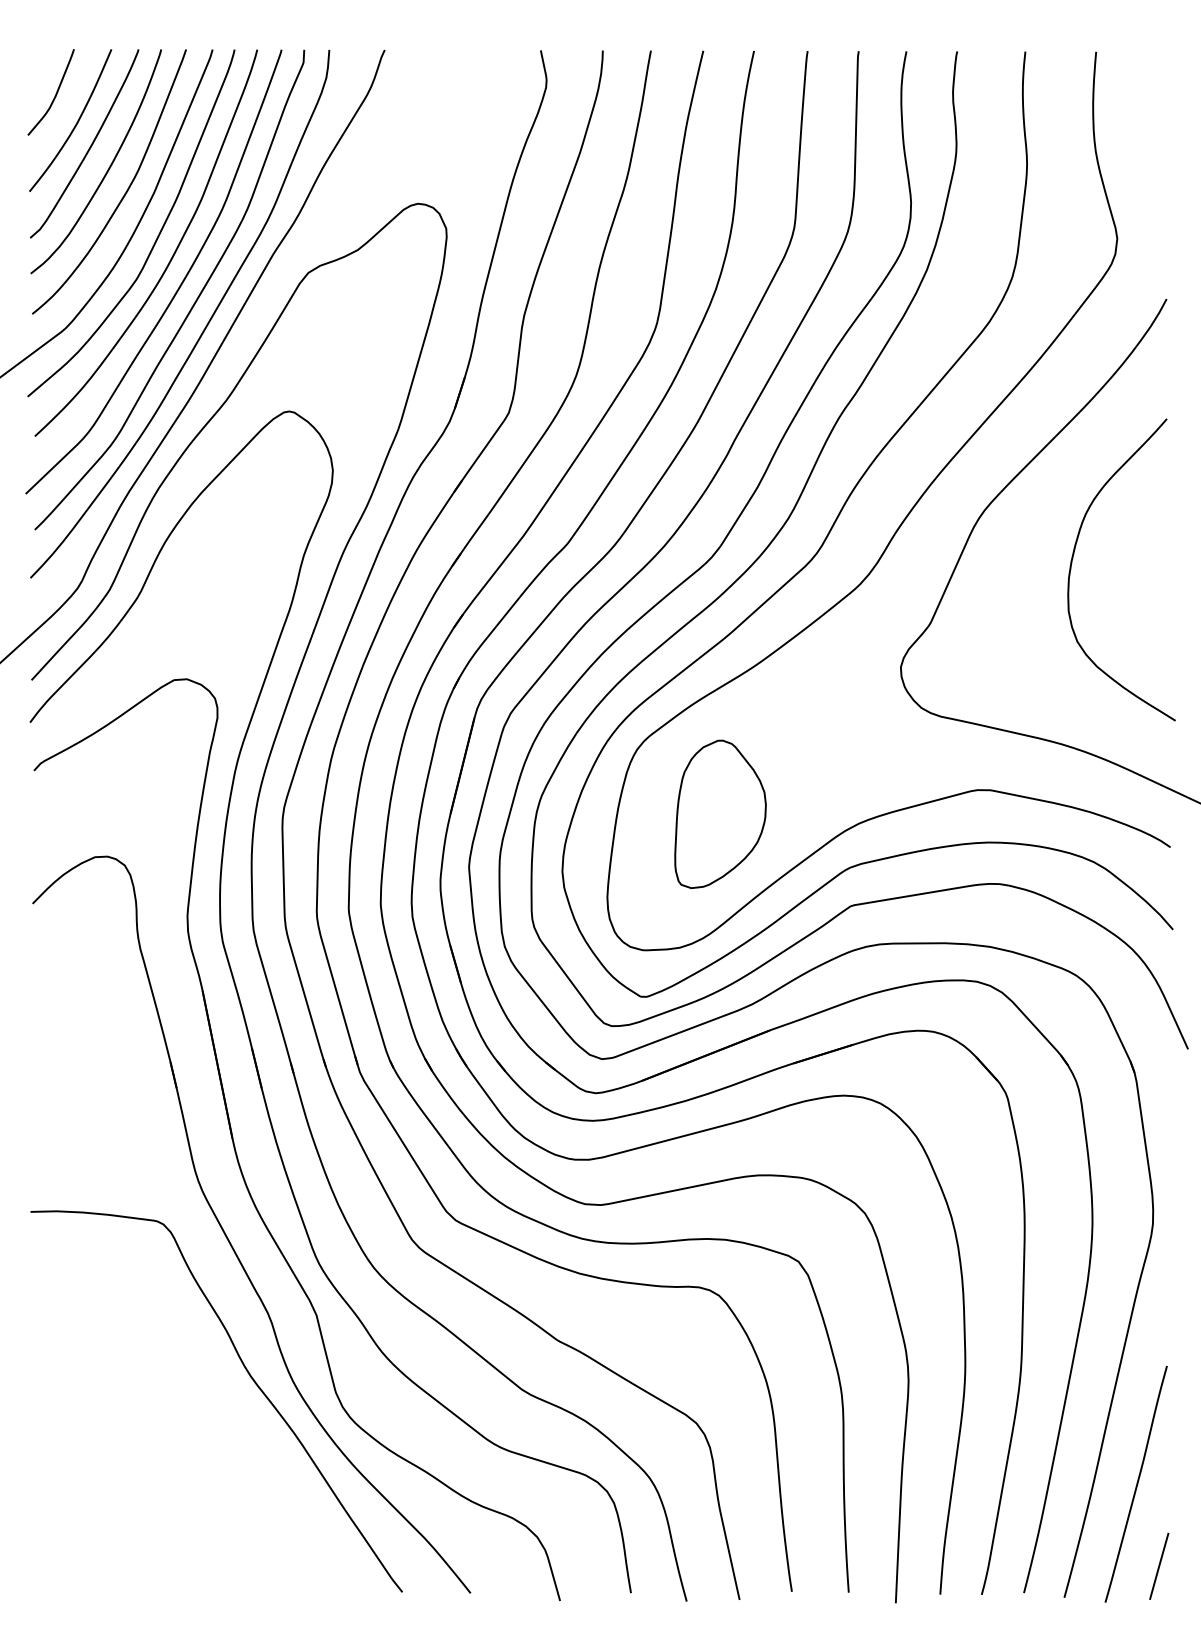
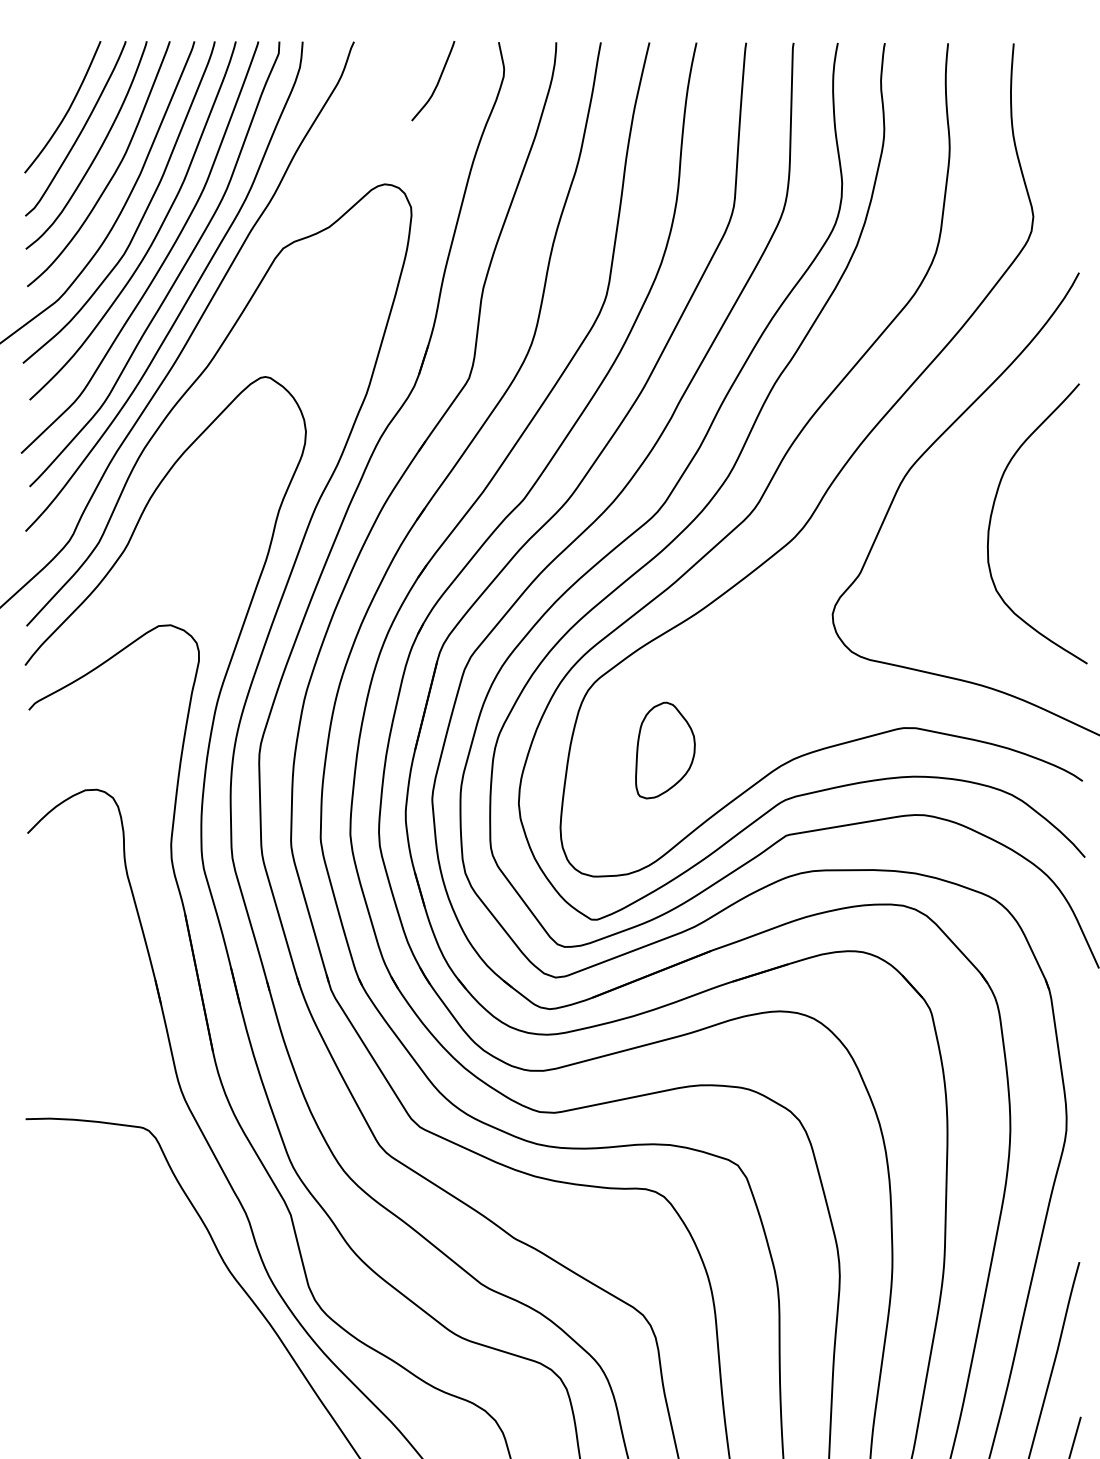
curve: (55, 93) -> (437, 82), moved
part: (720, 814) -> (665, 750), size x0.7

